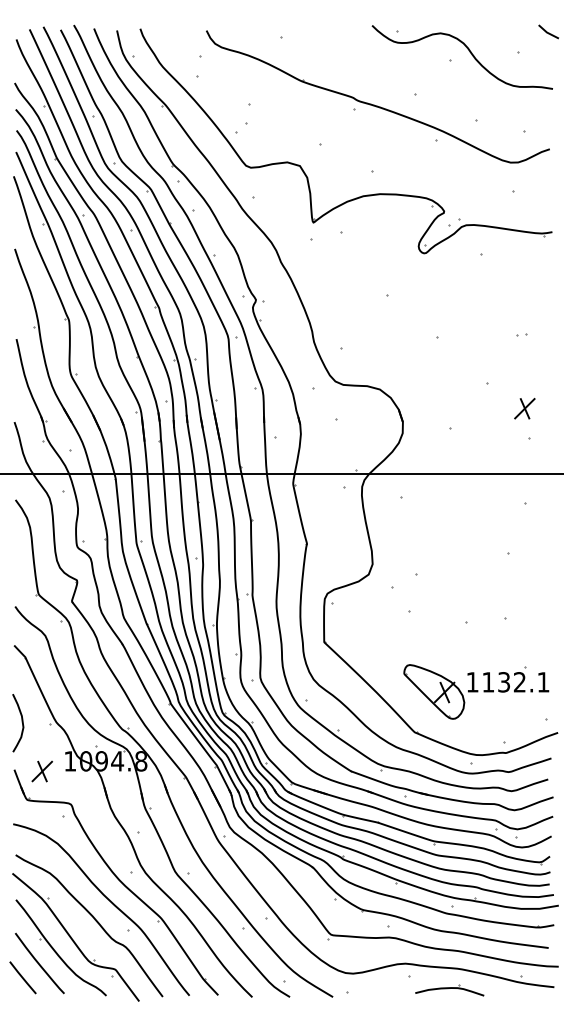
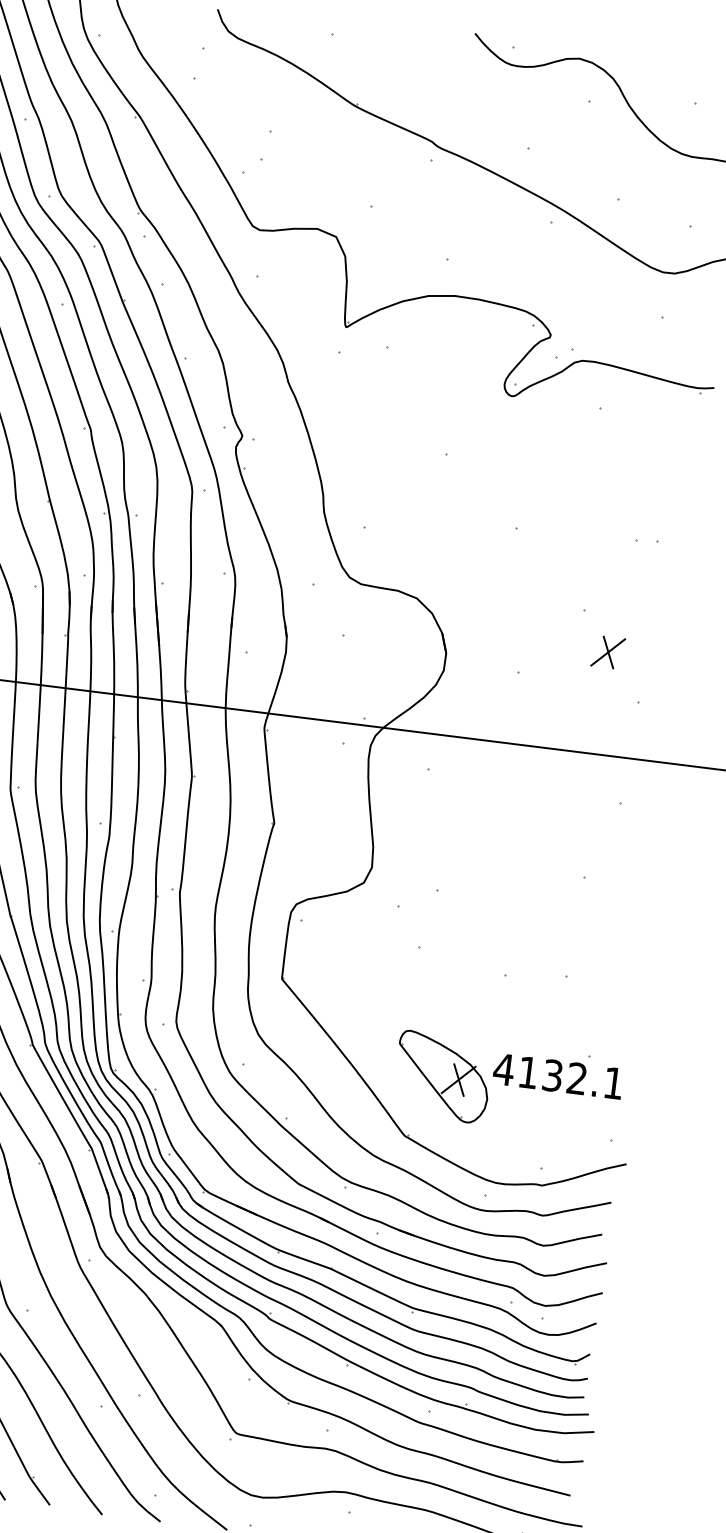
part: (521, 334) -> (646, 540), size x1.6
part: (524, 408) -> (607, 652), moved
text: (472, 682) -> (503, 1069), 1132.1 -> 4132.1

